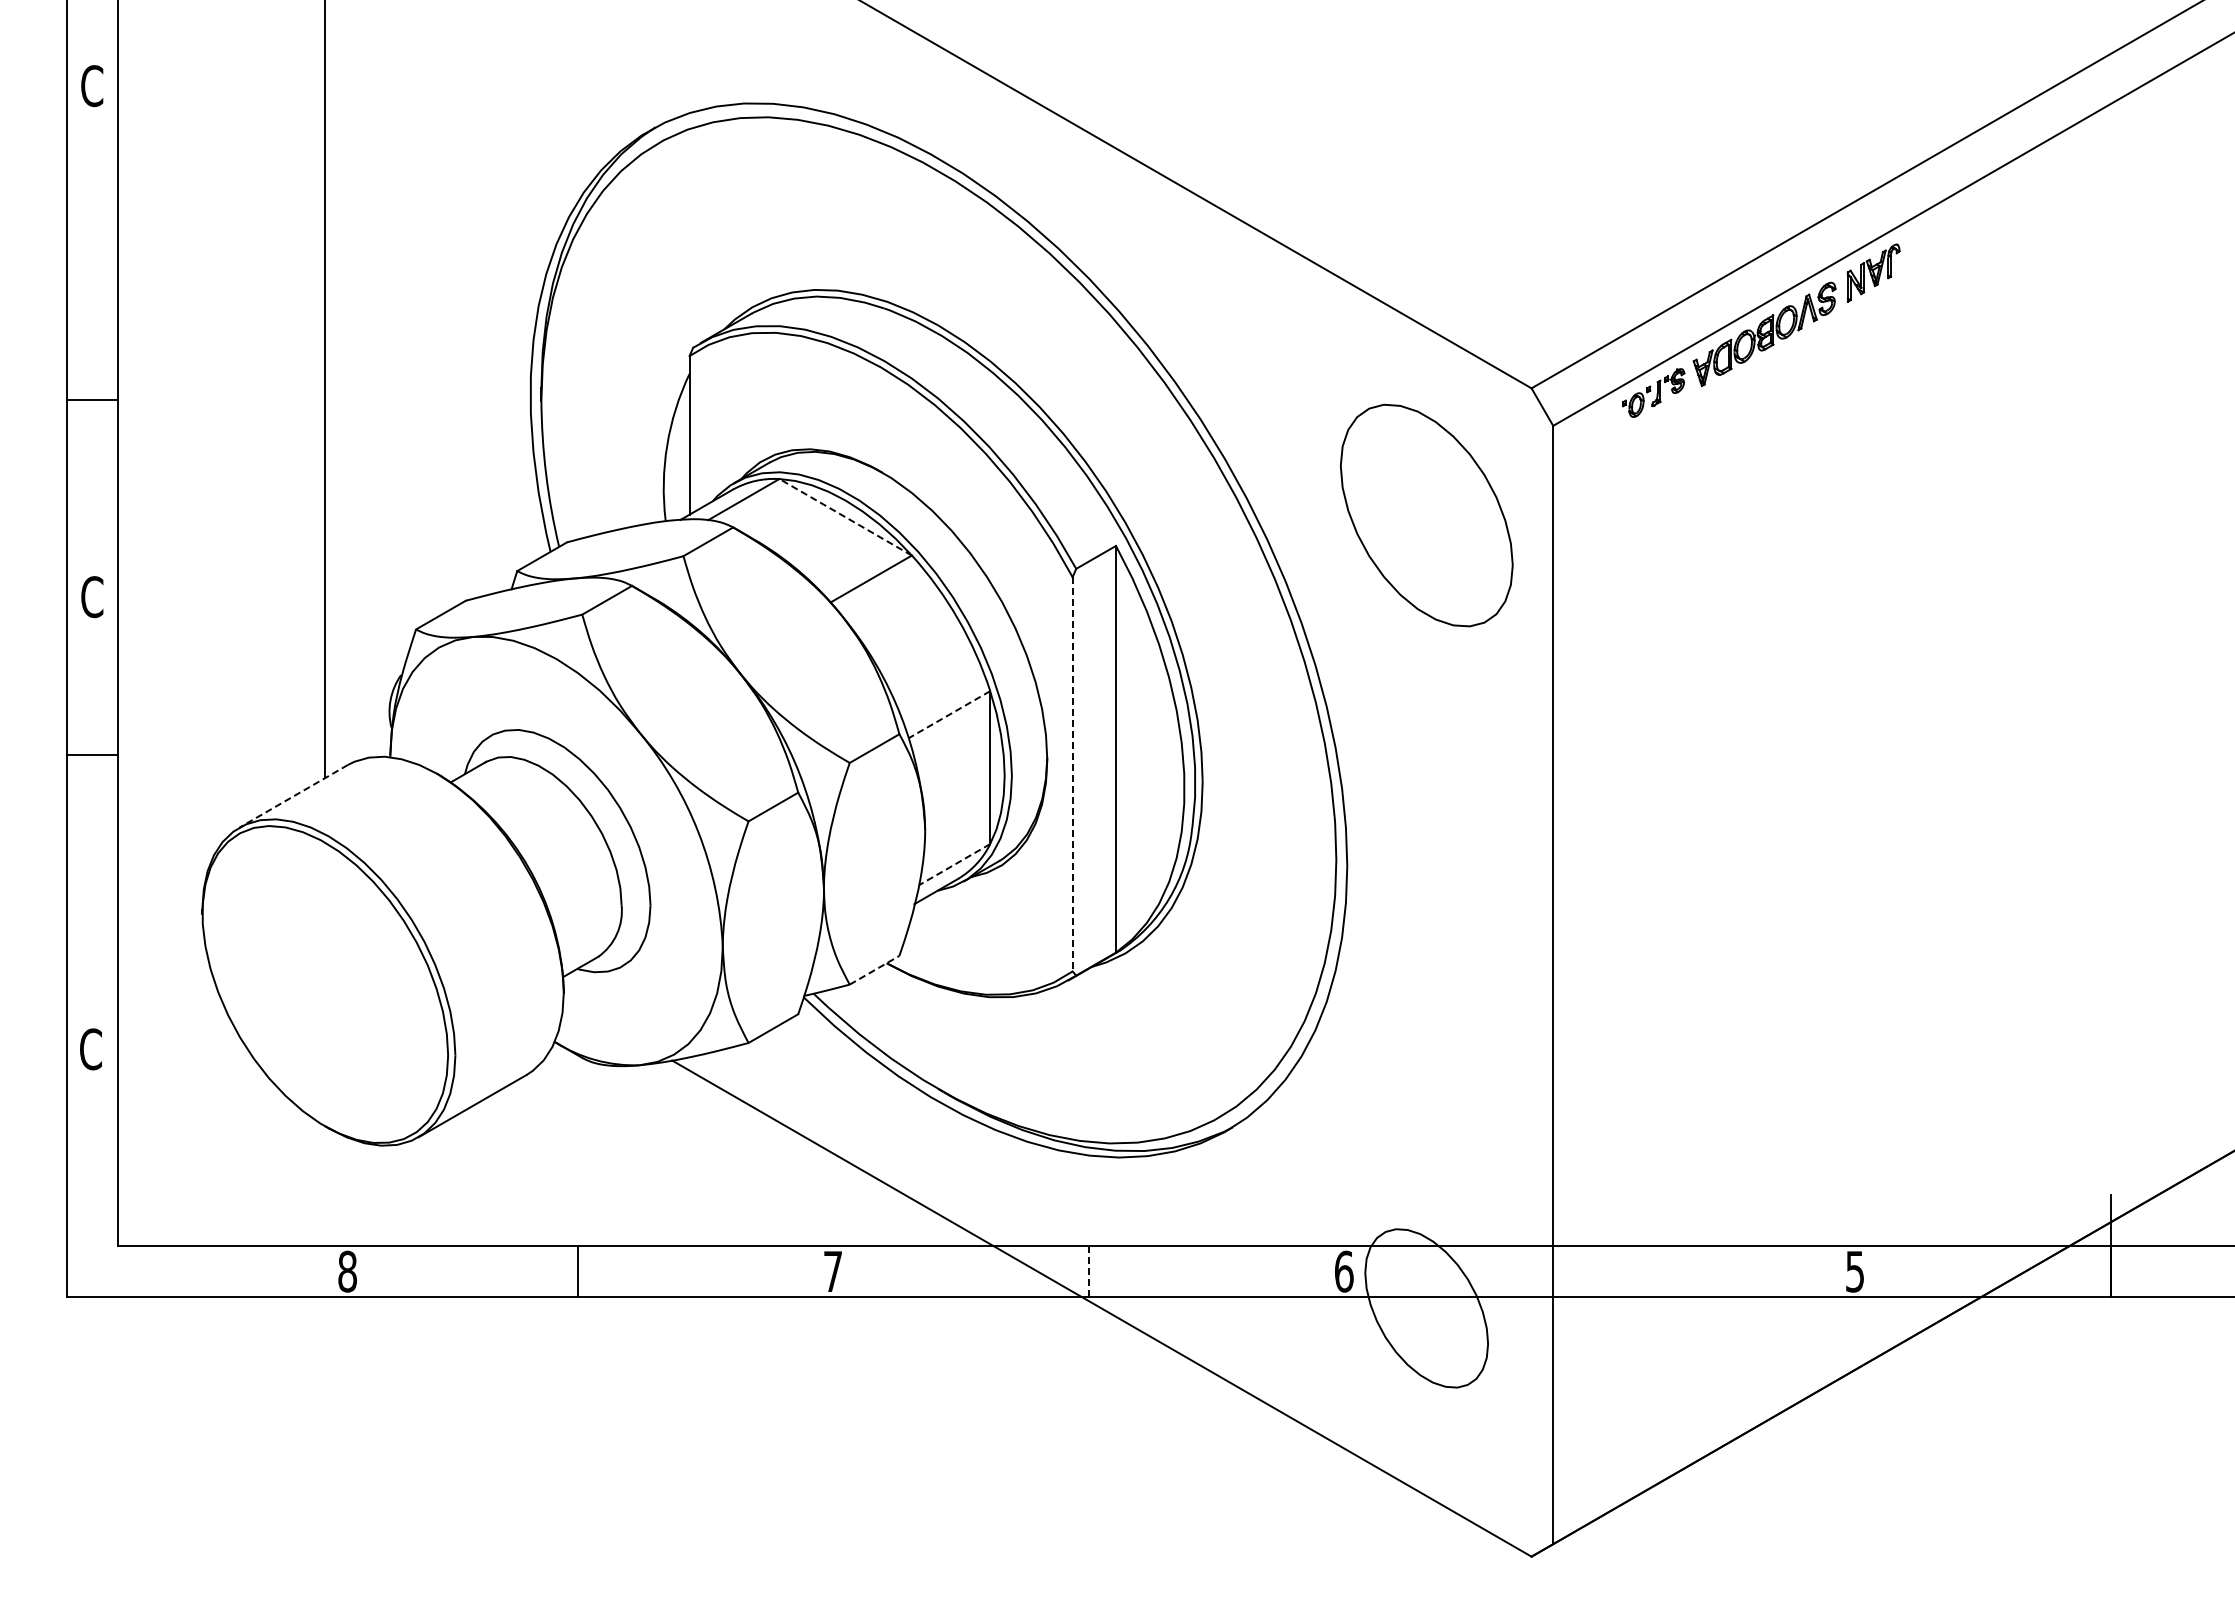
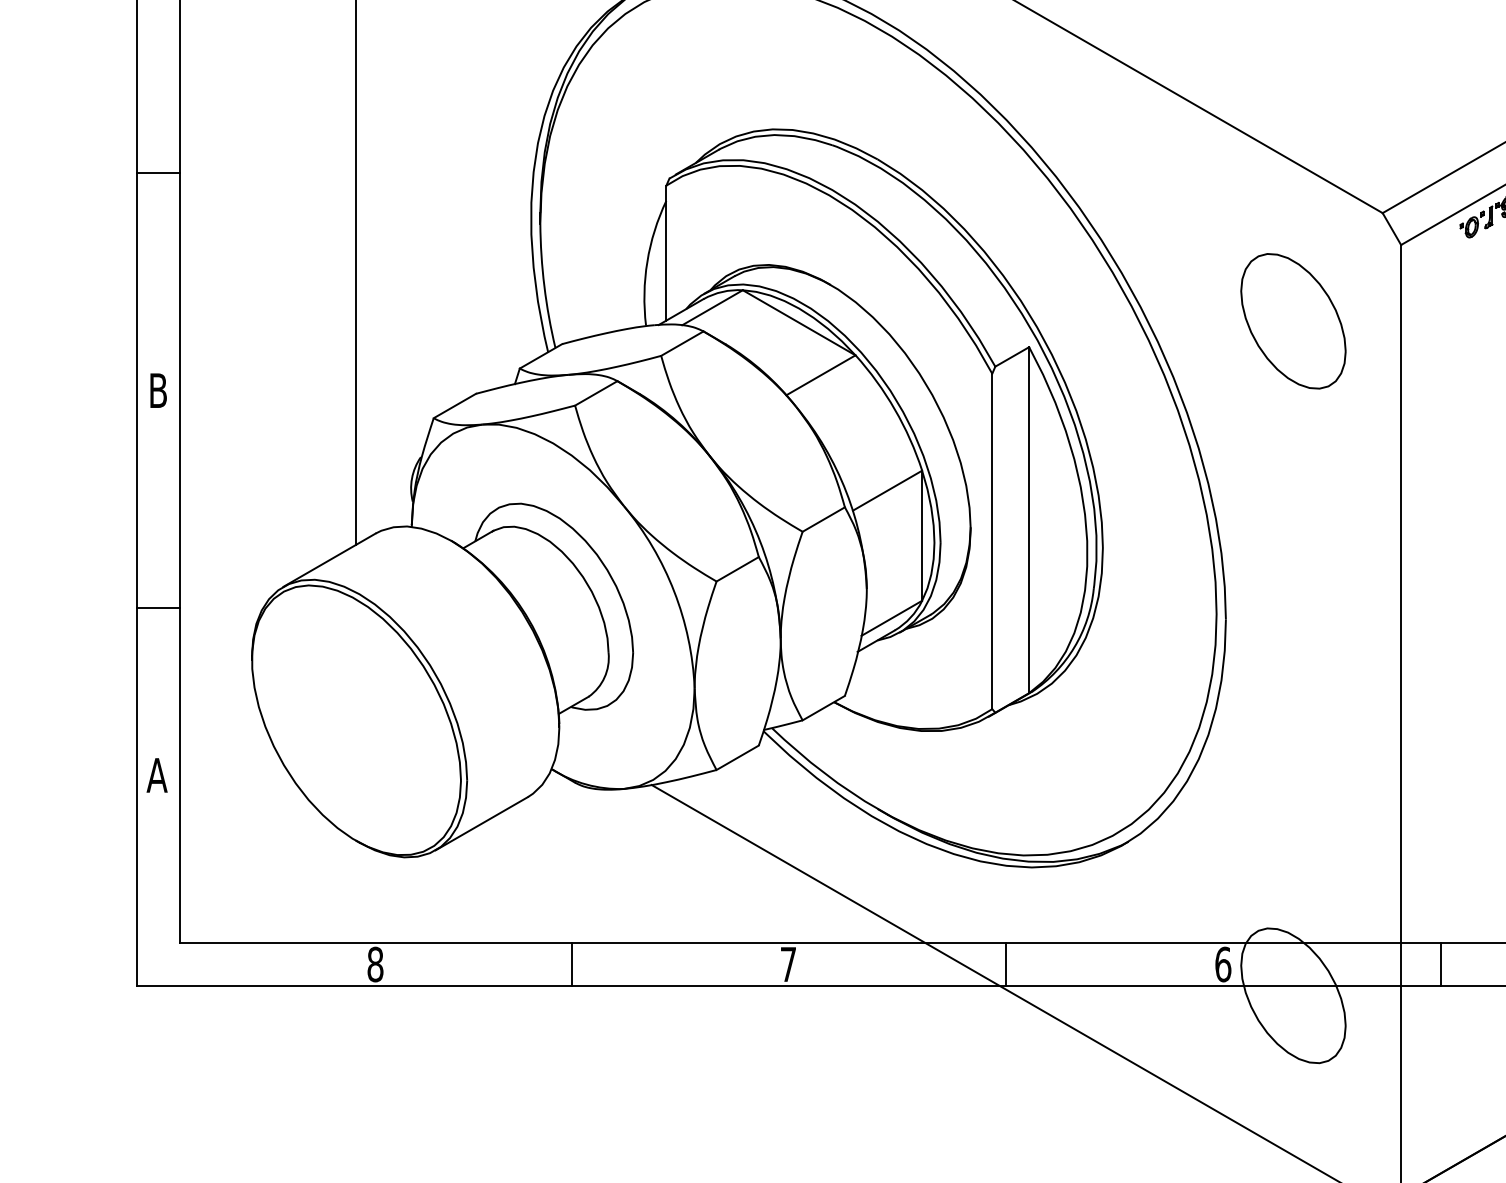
line: (92, 400) -> (158, 173), moved
part: (1426, 515) -> (1293, 321), size x0.71
line: (845, 517) -> (799, 322), dashed -> solid
text: (92, 597) -> (158, 391), C -> B
line: (949, 714) -> (887, 490), dashed -> solid
line: (92, 755) -> (158, 607), moved
line: (1072, 774) -> (992, 541), dashed -> solid
line: (293, 796) -> (329, 560), dashed -> solid
line: (954, 864) -> (891, 618), dashed -> solid
line: (874, 970) -> (823, 708), dashed -> solid
text: (90, 1049) -> (156, 775), C -> A
line: (1089, 1271) -> (1006, 964), dashed -> solid
line: (1600, 1271) -> (1441, 964), added

